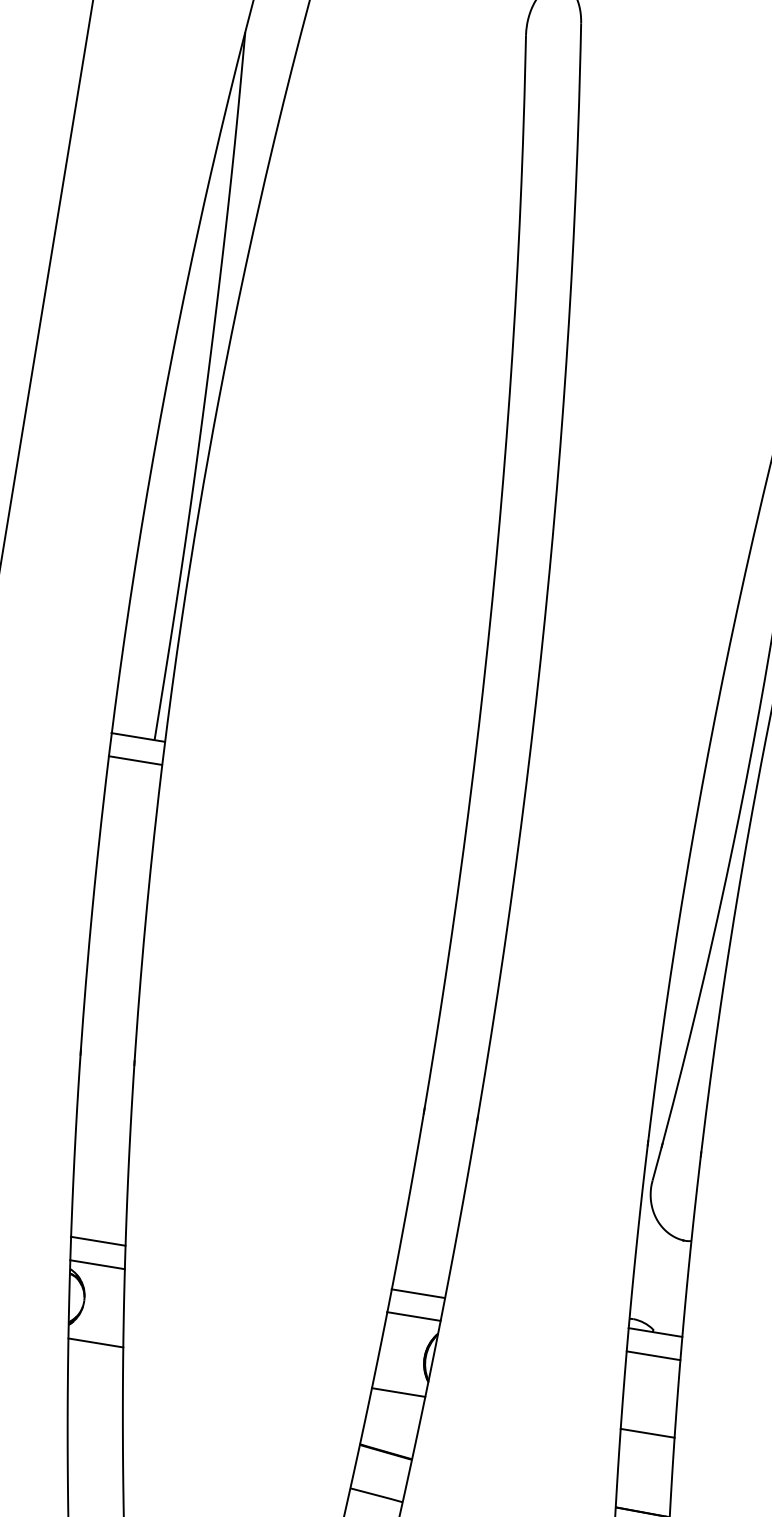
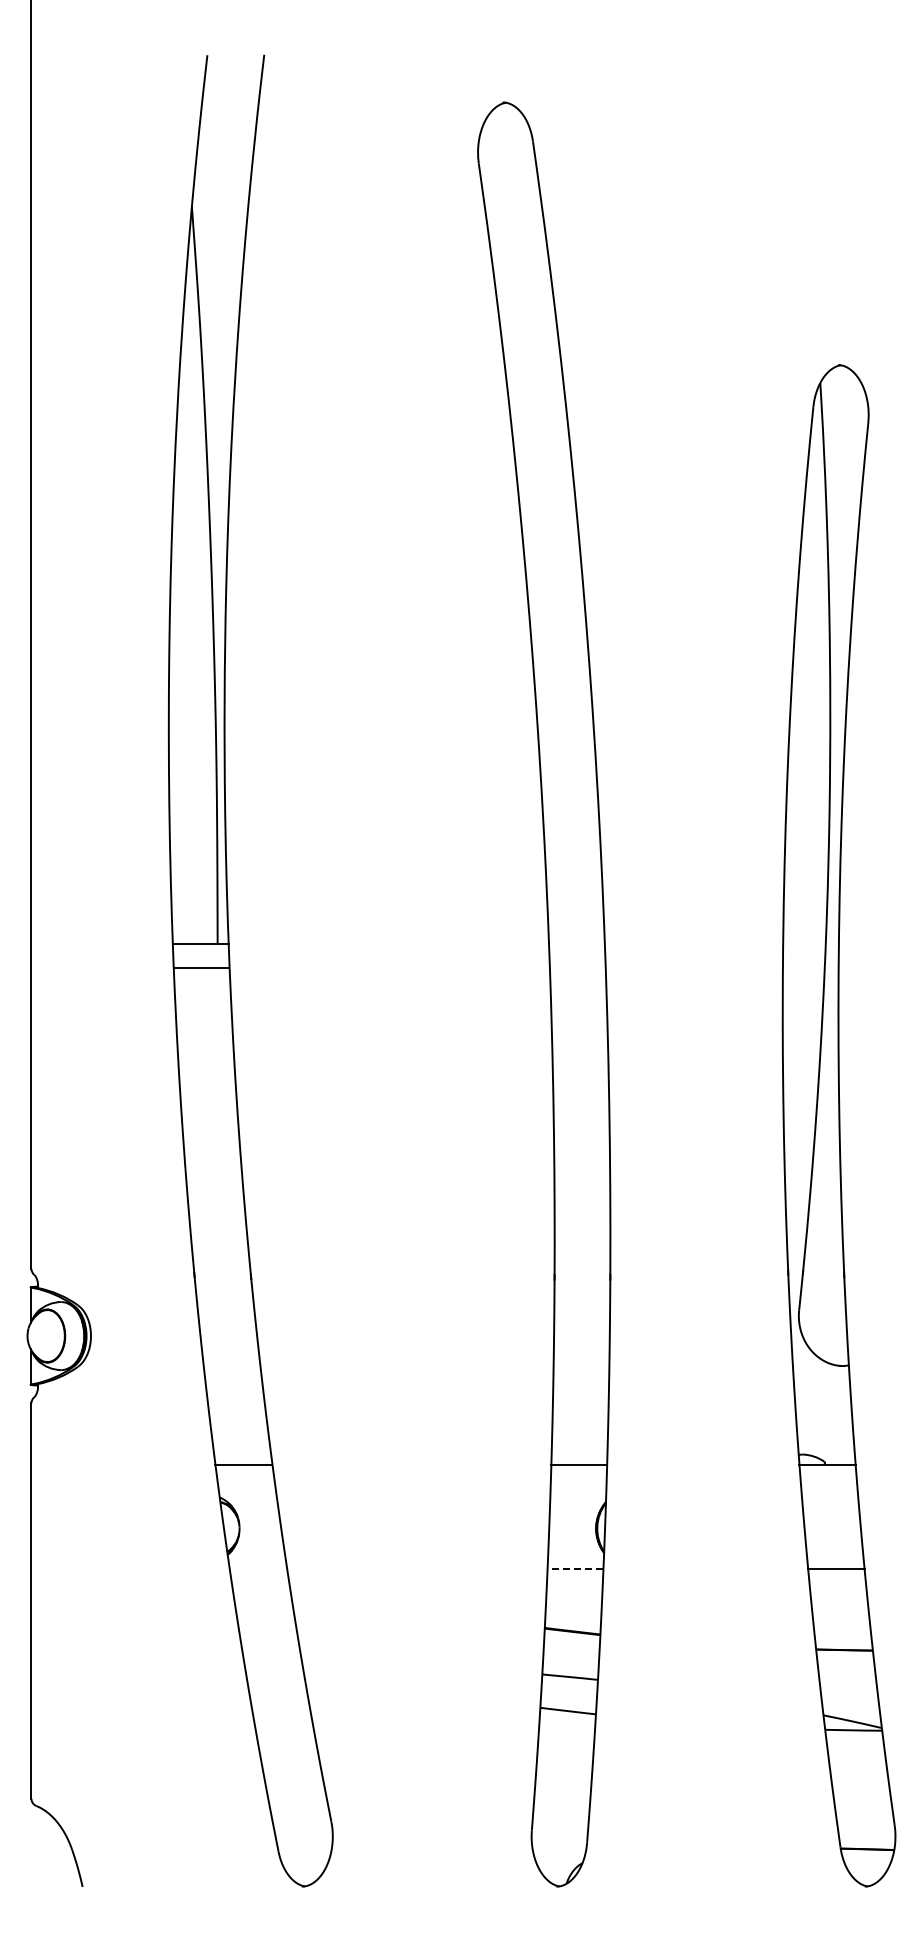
line: (97, 1264) -> (246, 1488), removed
line: (414, 1316) -> (578, 1488), removed
line: (95, 1342) -> (258, 1568), removed
line: (653, 1355) -> (829, 1488), removed
line: (398, 1392) -> (575, 1568), solid -> dashed

